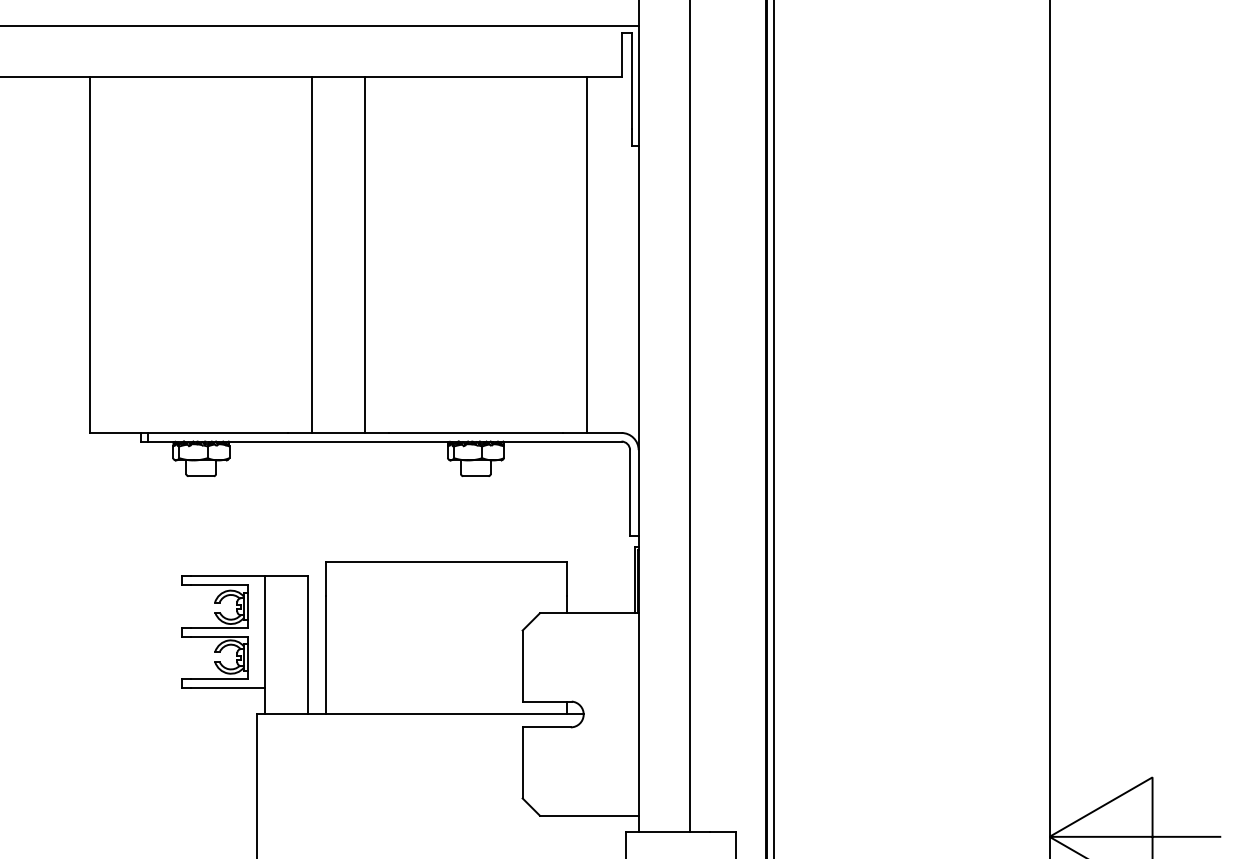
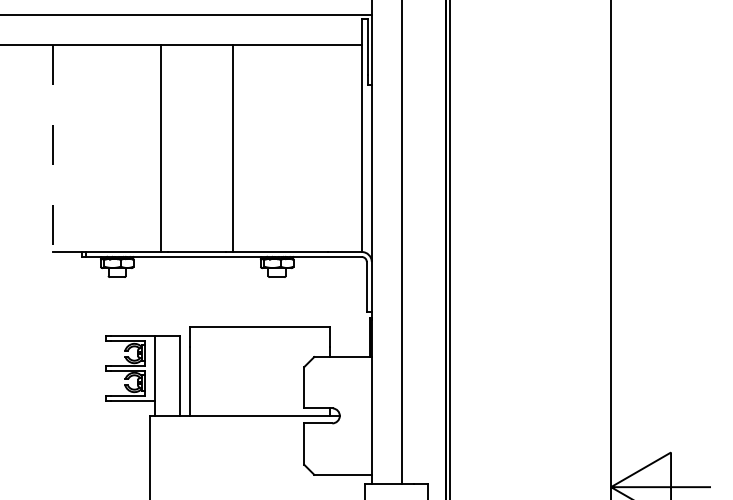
line: (90, 255) -> (52, 148), solid -> dashed
line: (311, 255) -> (160, 148), moved
line: (364, 255) -> (232, 148), moved
line: (586, 255) -> (361, 148), moved

